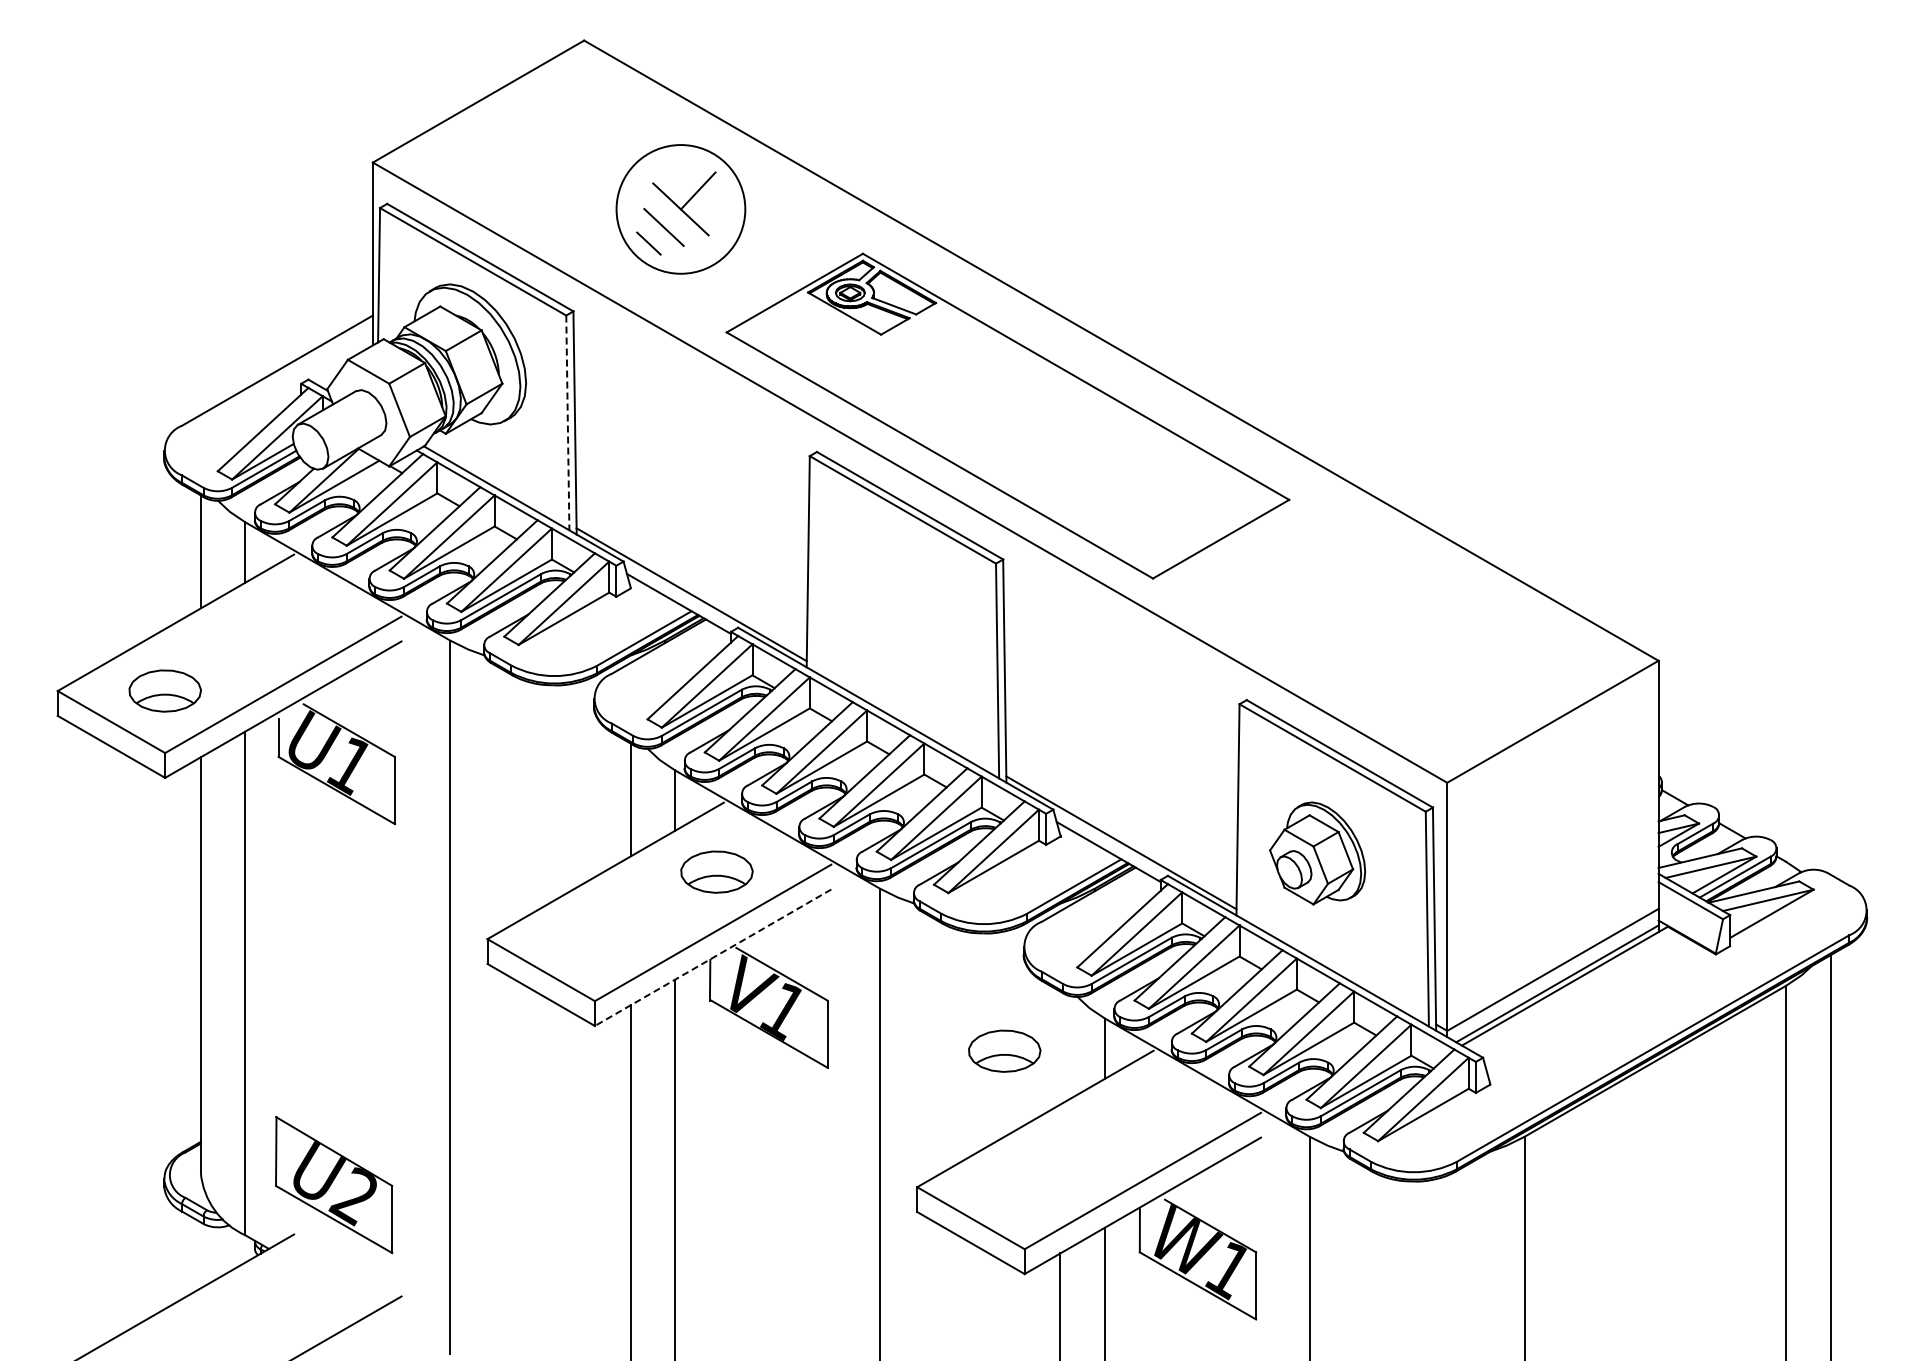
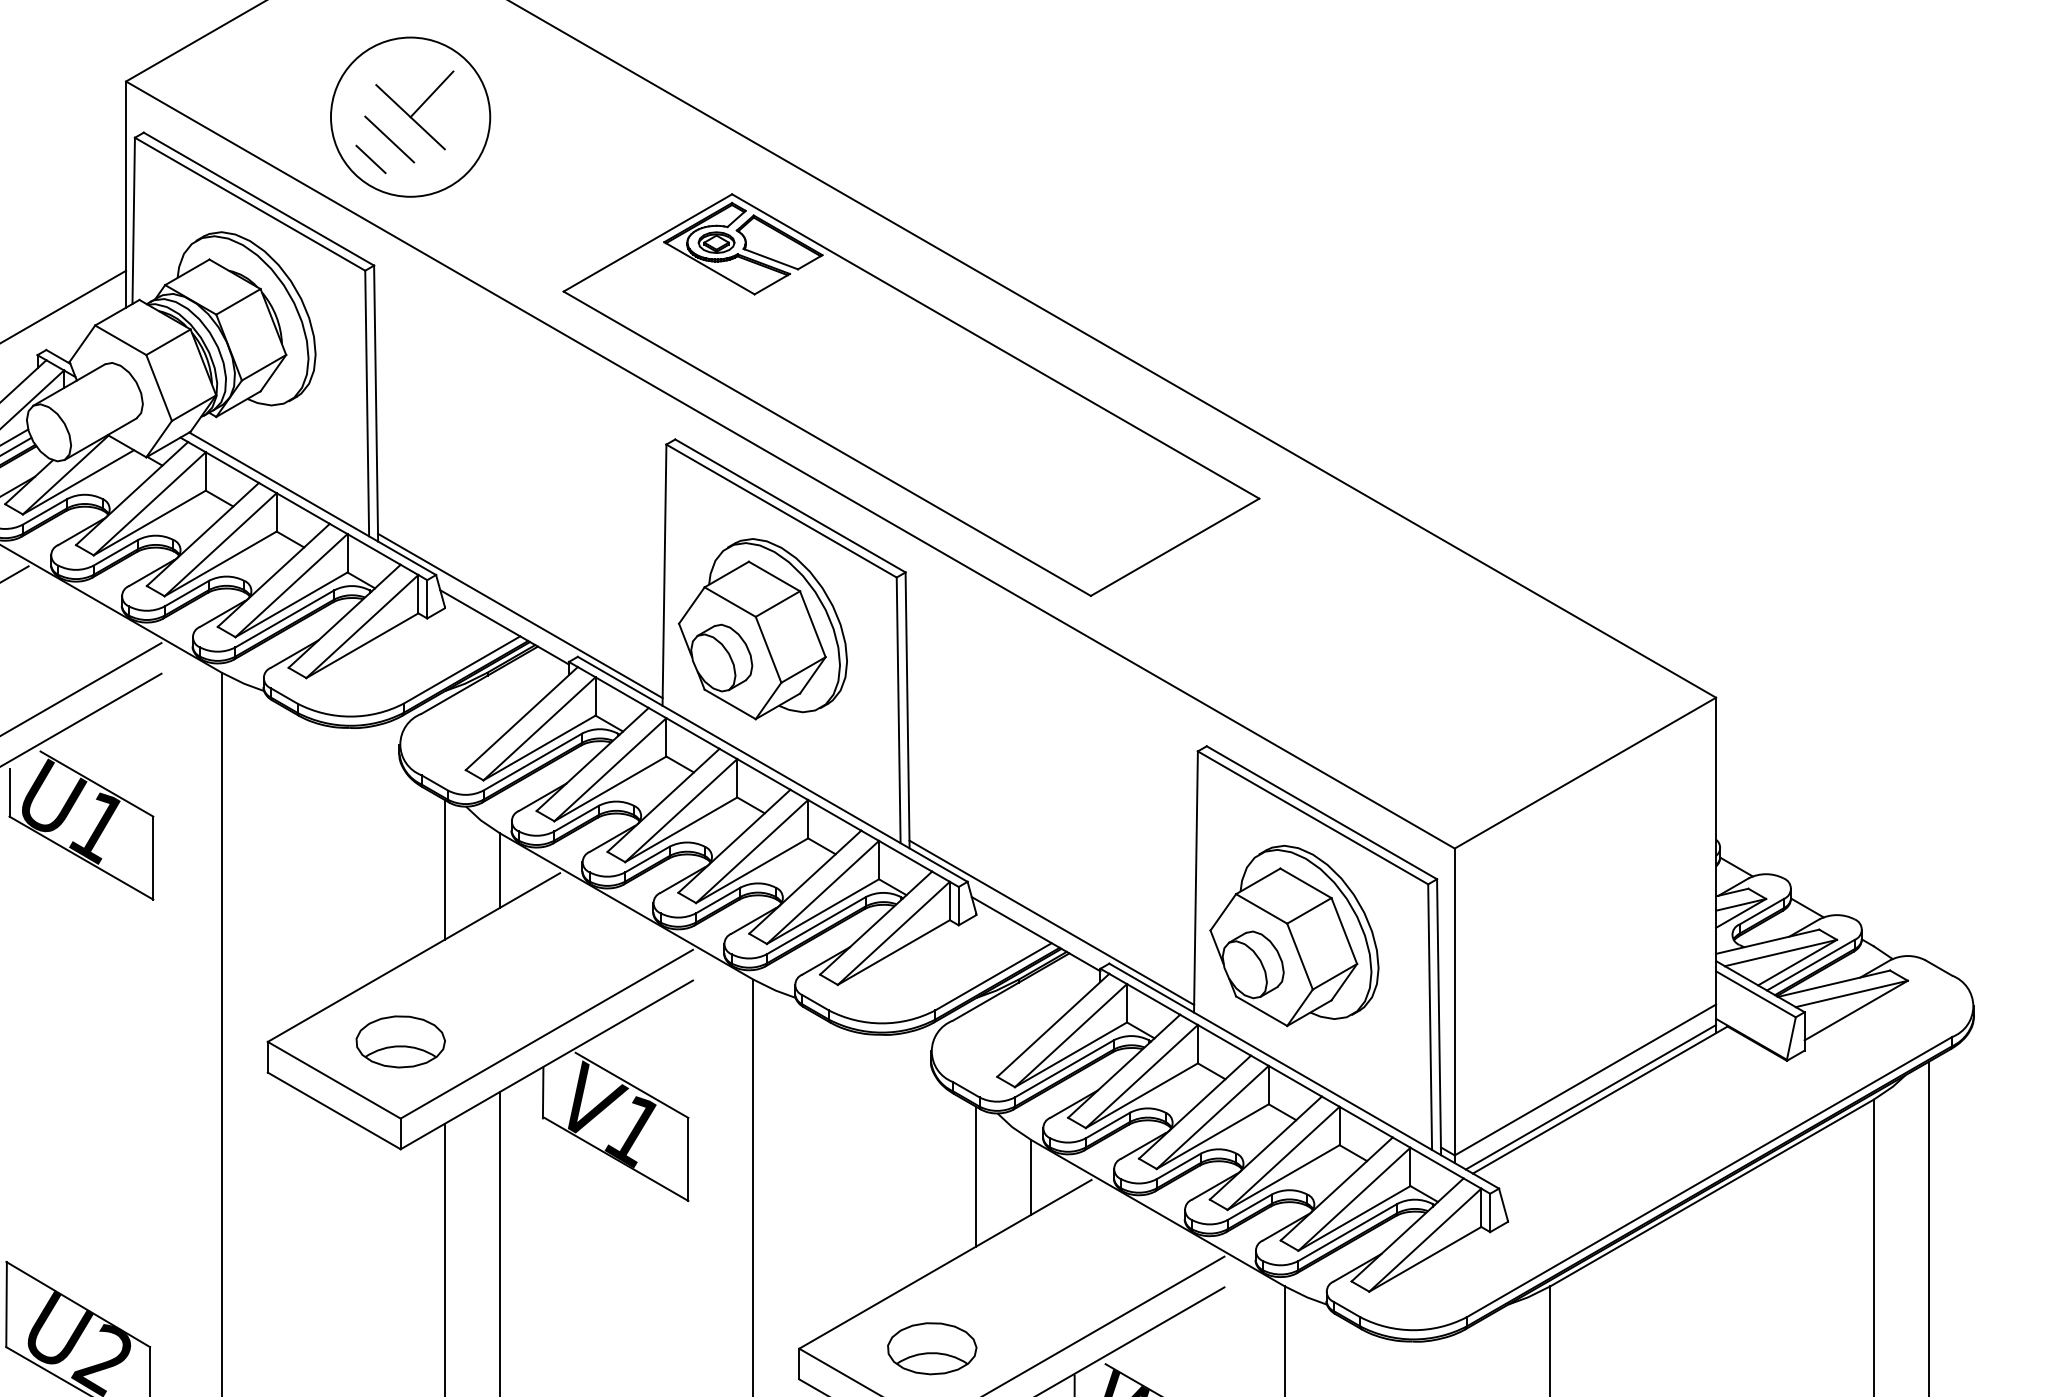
part: (680, 209) -> (410, 117), moved
line: (567, 423) -> (366, 404), dashed -> solid
part: (887, 605) -> (762, 629), added
part: (1317, 853) -> (1294, 935), size x1.43
part: (716, 871) -> (400, 1041), moved
line: (712, 958) -> (546, 1065), dashed -> solid
line: (1060, 1047) -> (976, 1175), added
part: (1004, 1050) -> (931, 1347), moved

